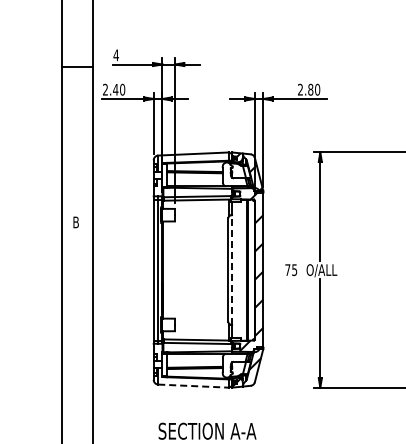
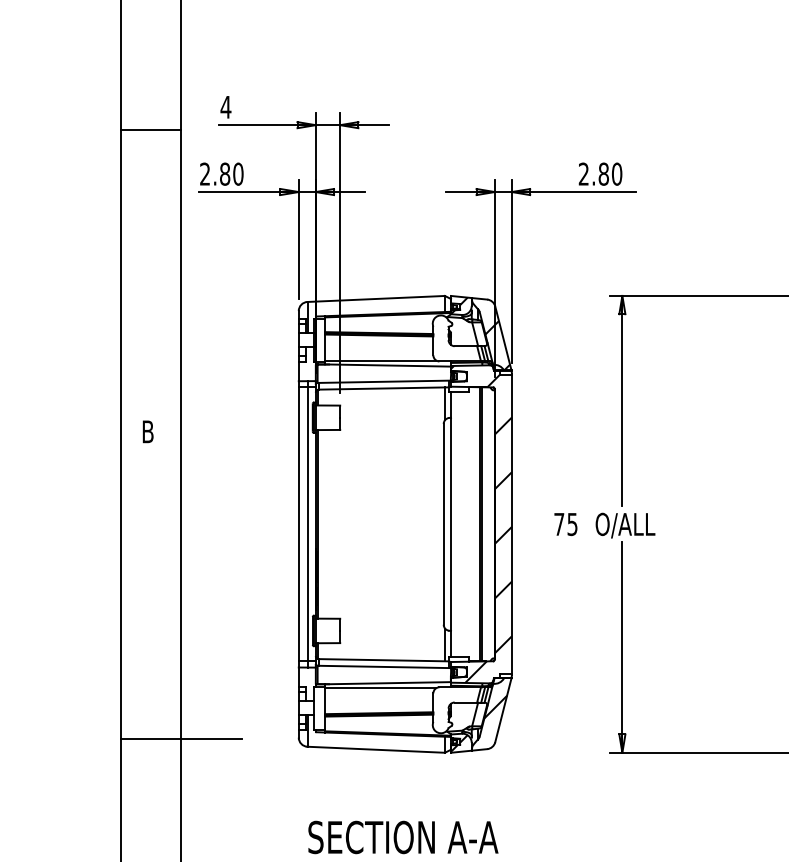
text: (115, 89) -> (224, 173), 2.40 -> 2.80
line: (232, 270) -> (451, 525), dashed -> solid
line: (92, 380) -> (179, 738), added
line: (194, 386) -> (377, 750), dashed -> solid

